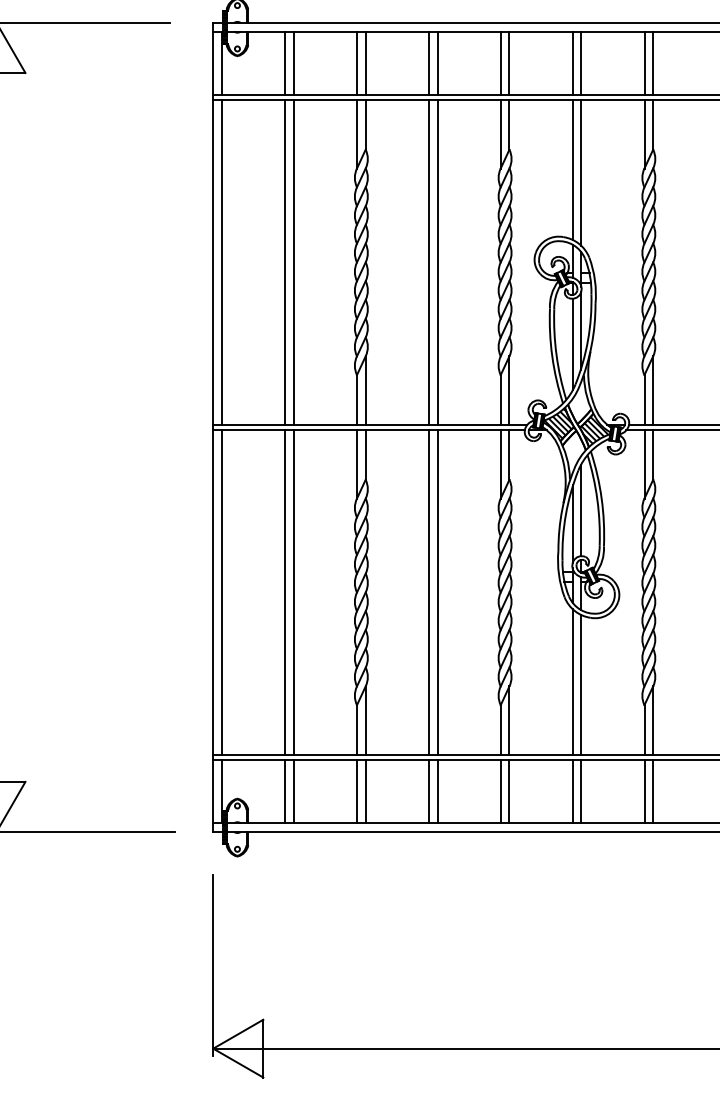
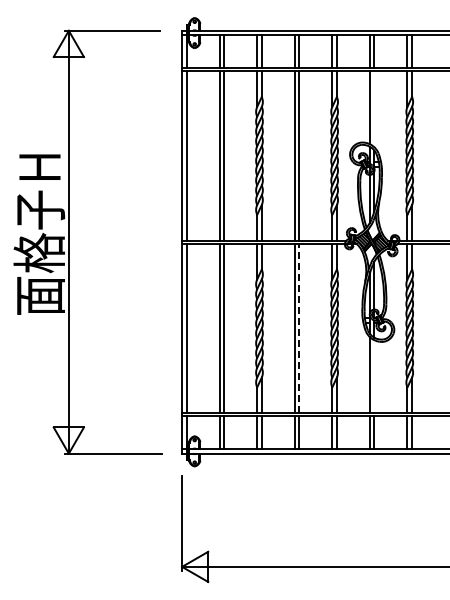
line: (581, 173) -> (374, 109), removed
line: (437, 592) -> (299, 328), solid -> dashed
line: (581, 684) -> (374, 376), removed

